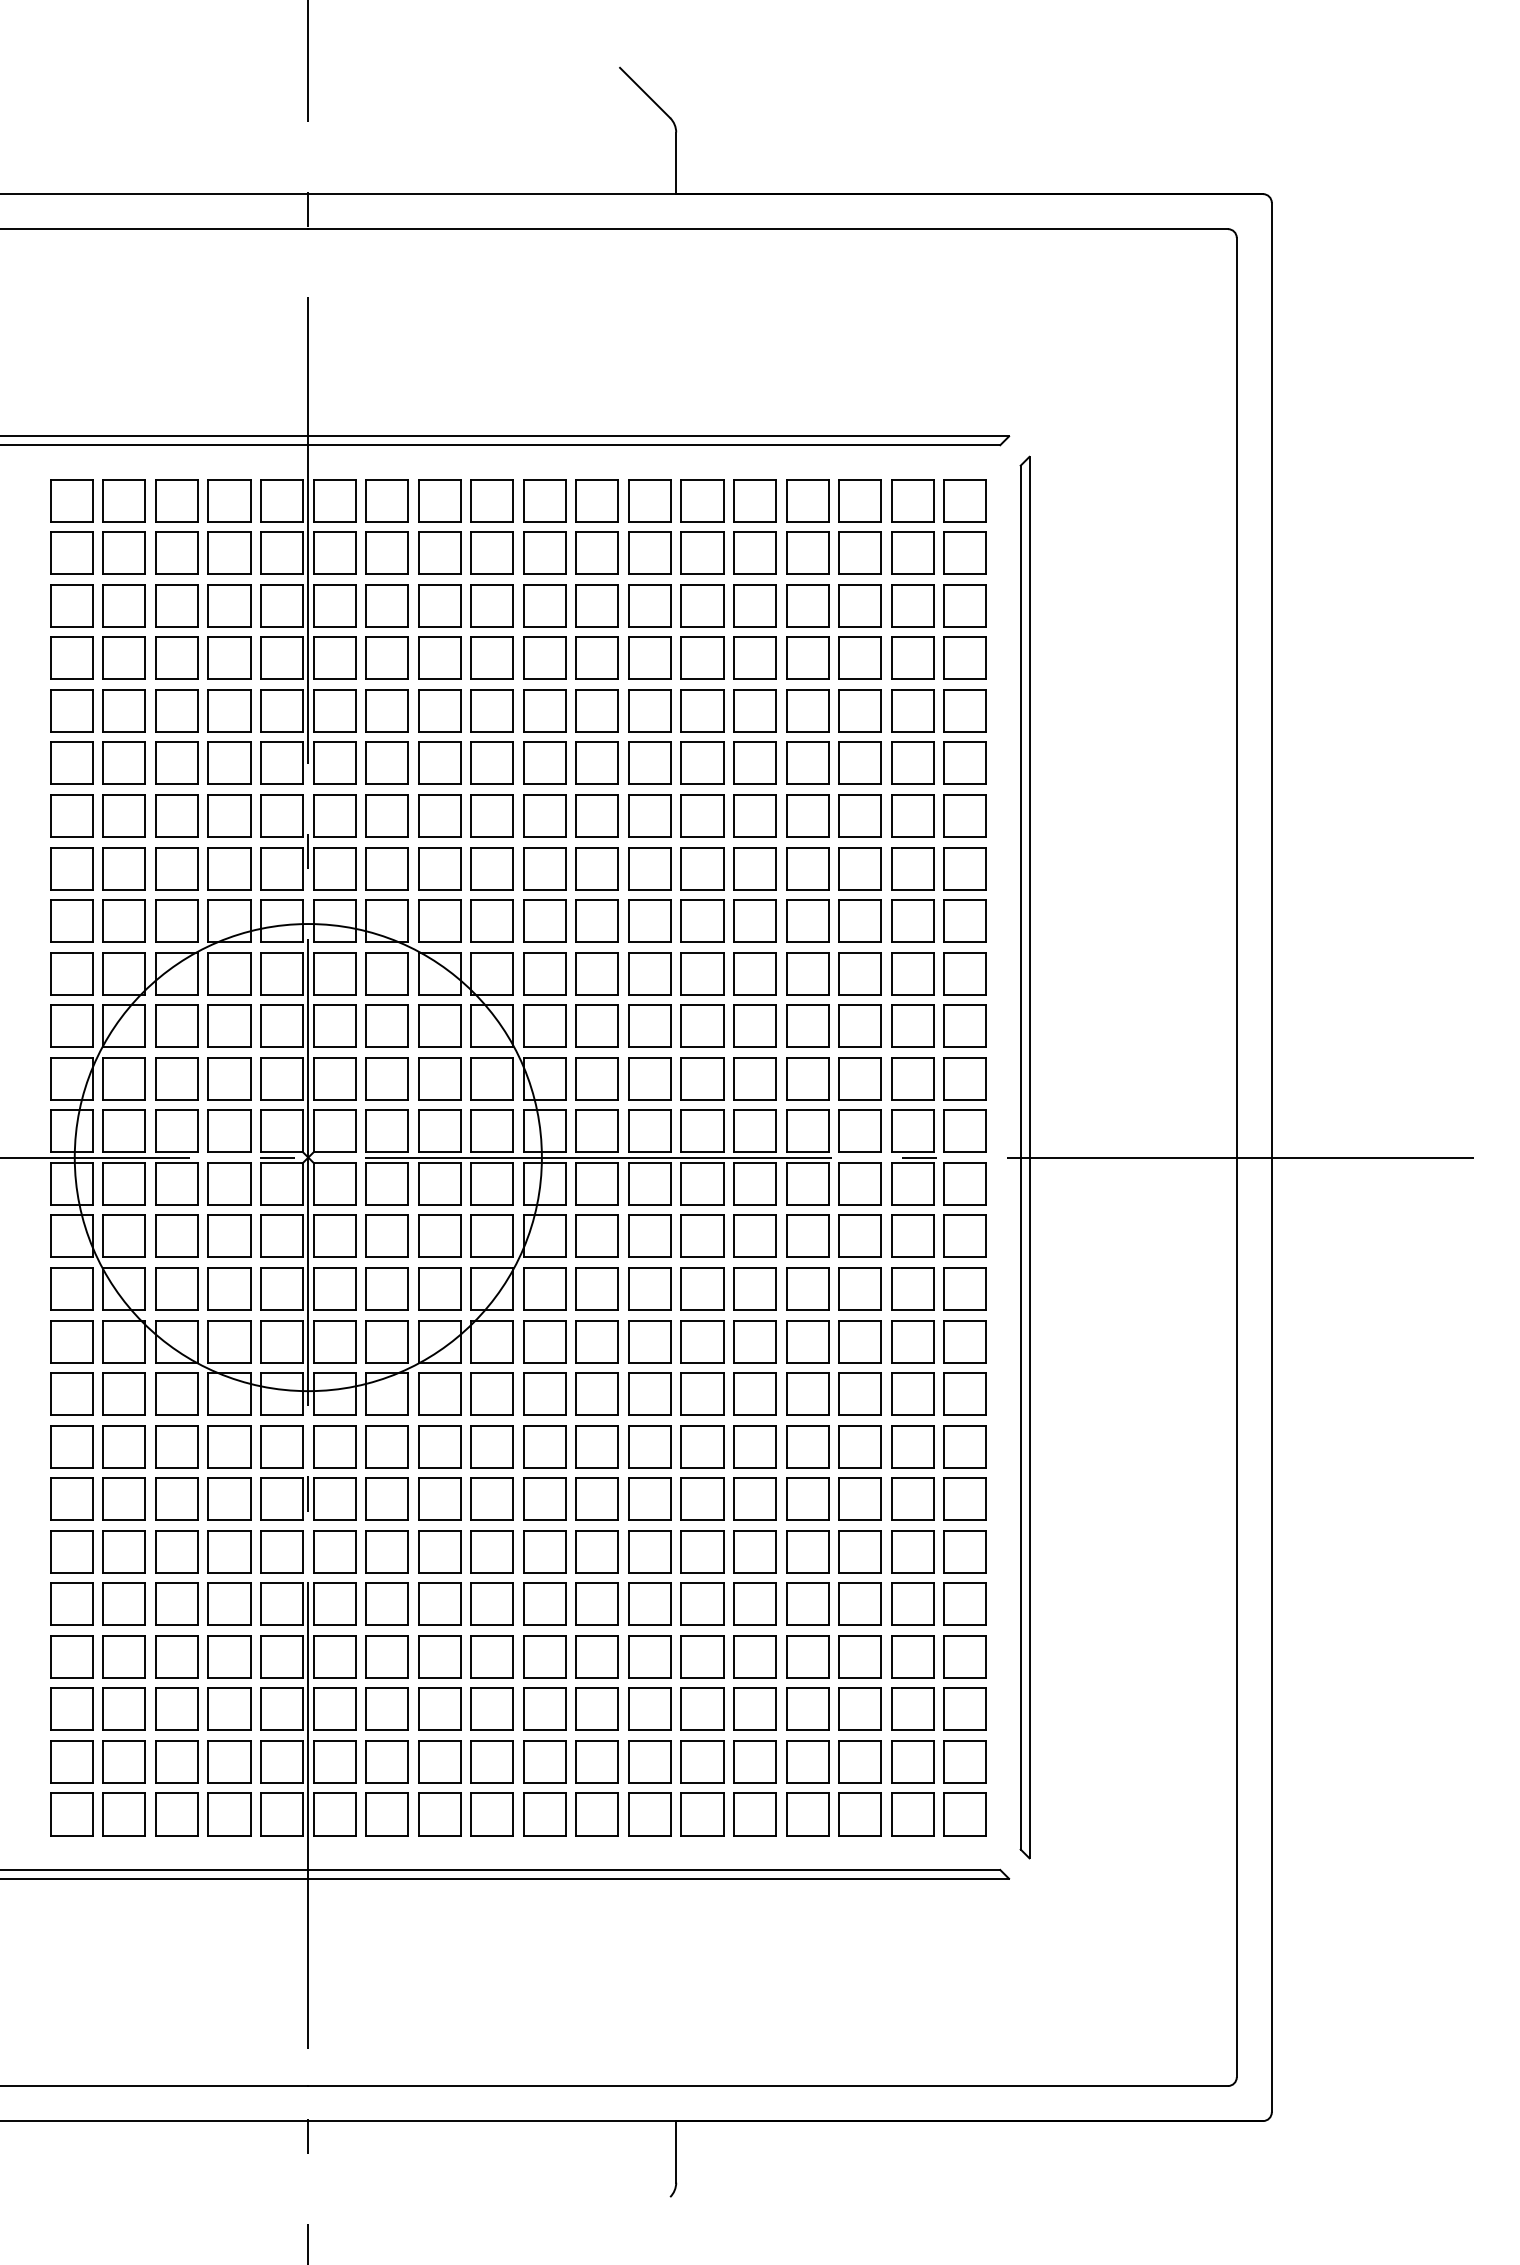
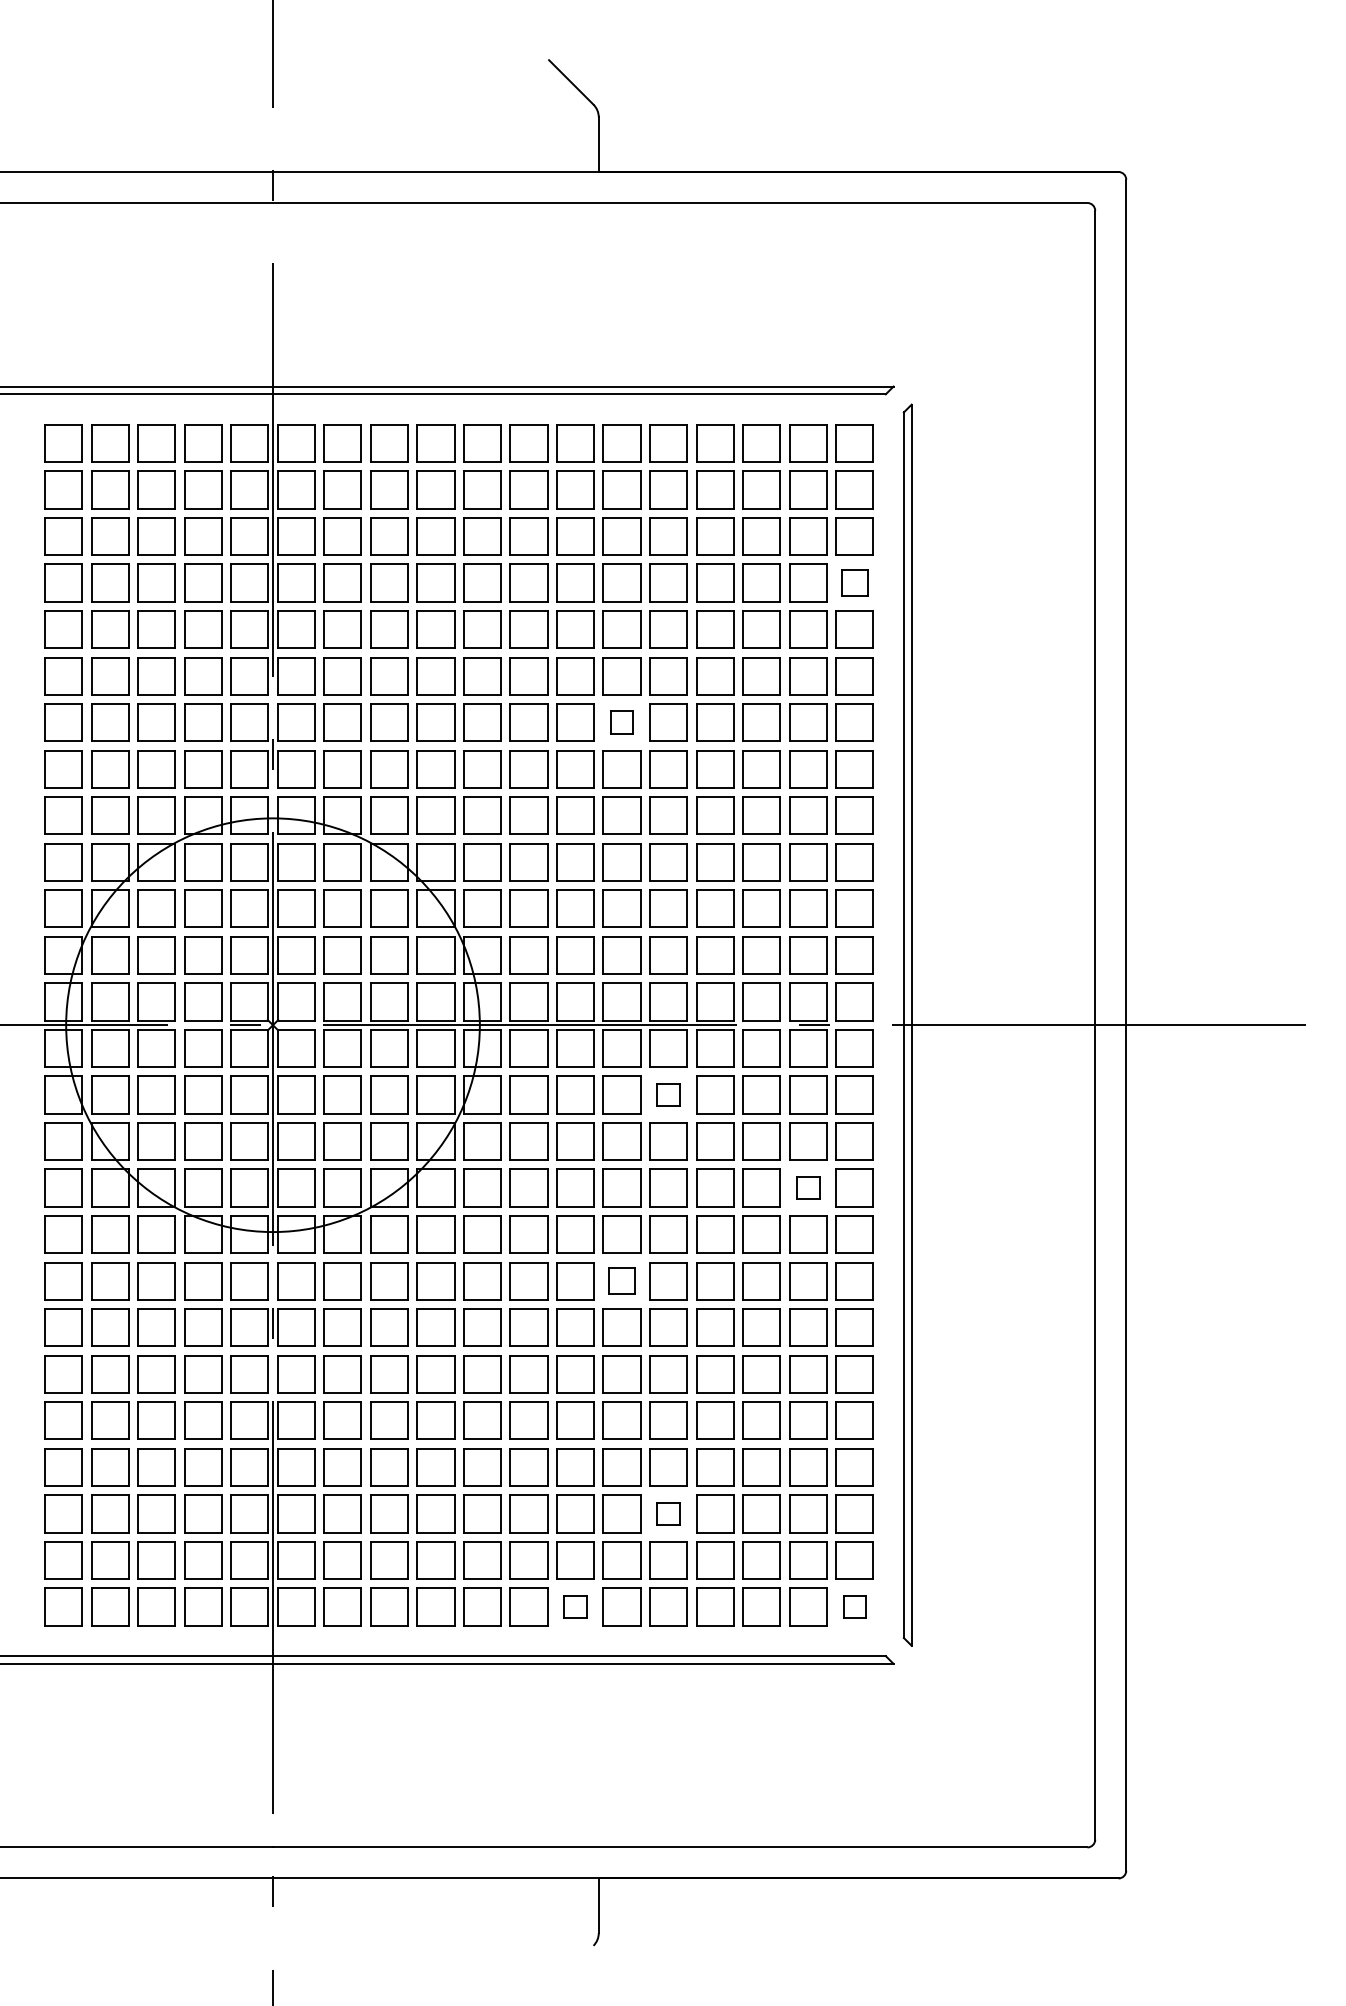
part: (964, 657) -> (854, 582), size x0.7
part: (701, 815) -> (621, 722), size x0.6
part: (754, 1235) -> (668, 1094), size x0.6
part: (913, 1340) -> (808, 1187), size x0.6
part: (701, 1446) -> (621, 1281), size x0.7
part: (754, 1708) -> (668, 1513), size x0.6
part: (649, 1813) -> (575, 1606), size x0.6
part: (964, 1813) -> (854, 1606), size x0.6

